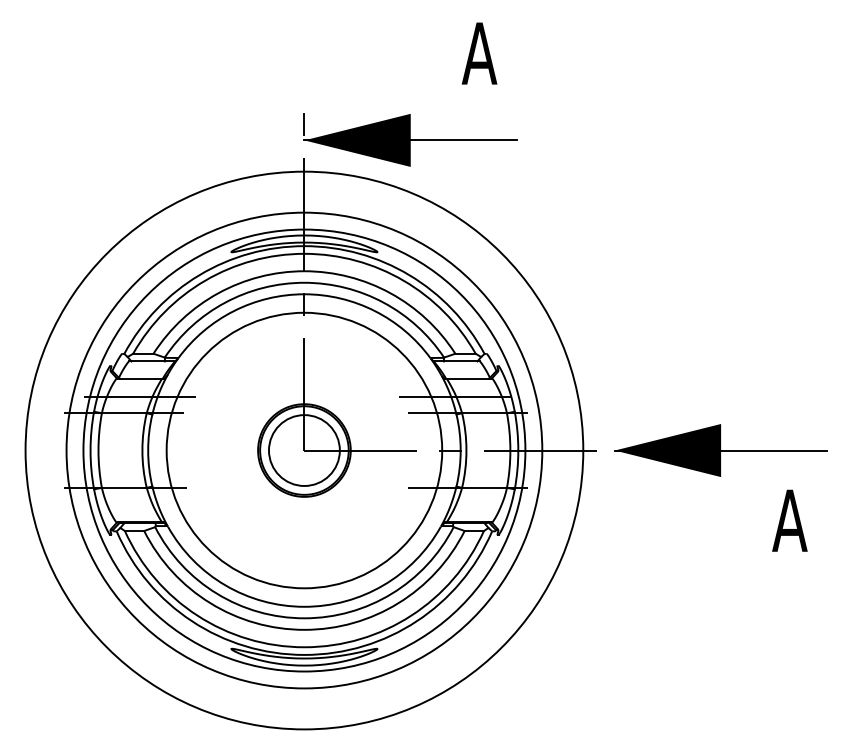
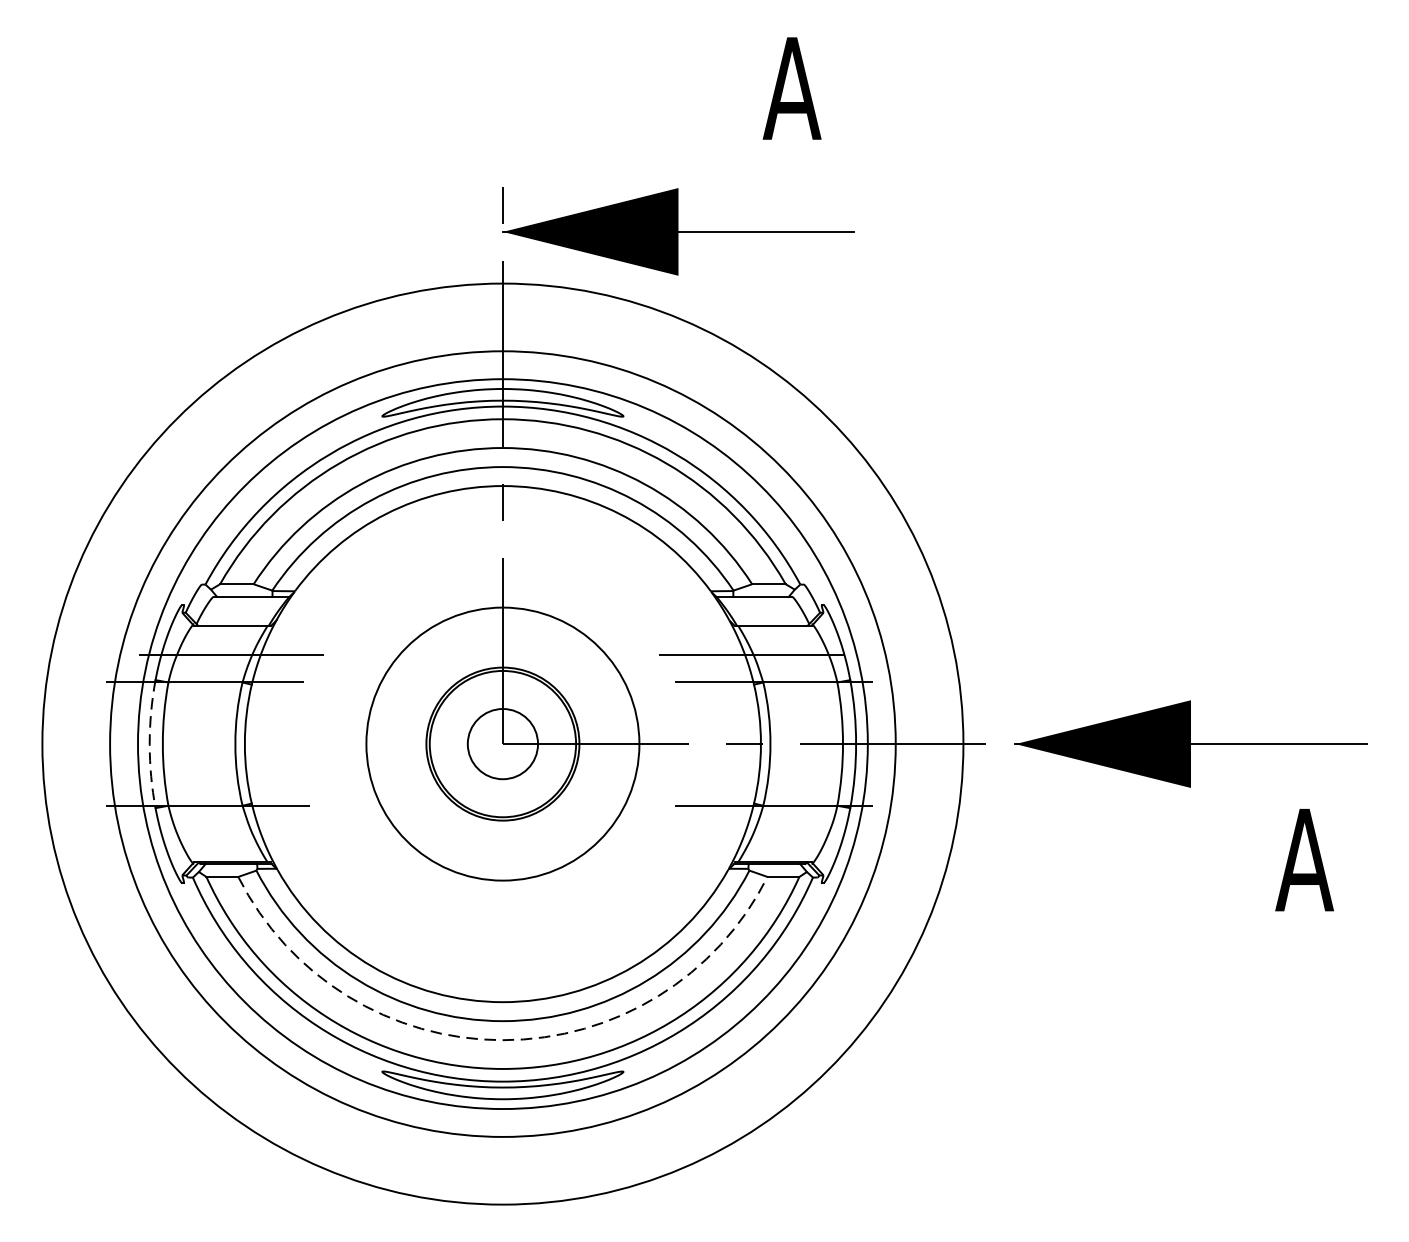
arc: (90, 450) -> (149, 744), solid -> dashed
circle: (303, 450) -> (501, 744), size x0.6
circle: (304, 450) -> (503, 744), size x0.6
arc: (304, 629) -> (503, 1039), solid -> dashed

